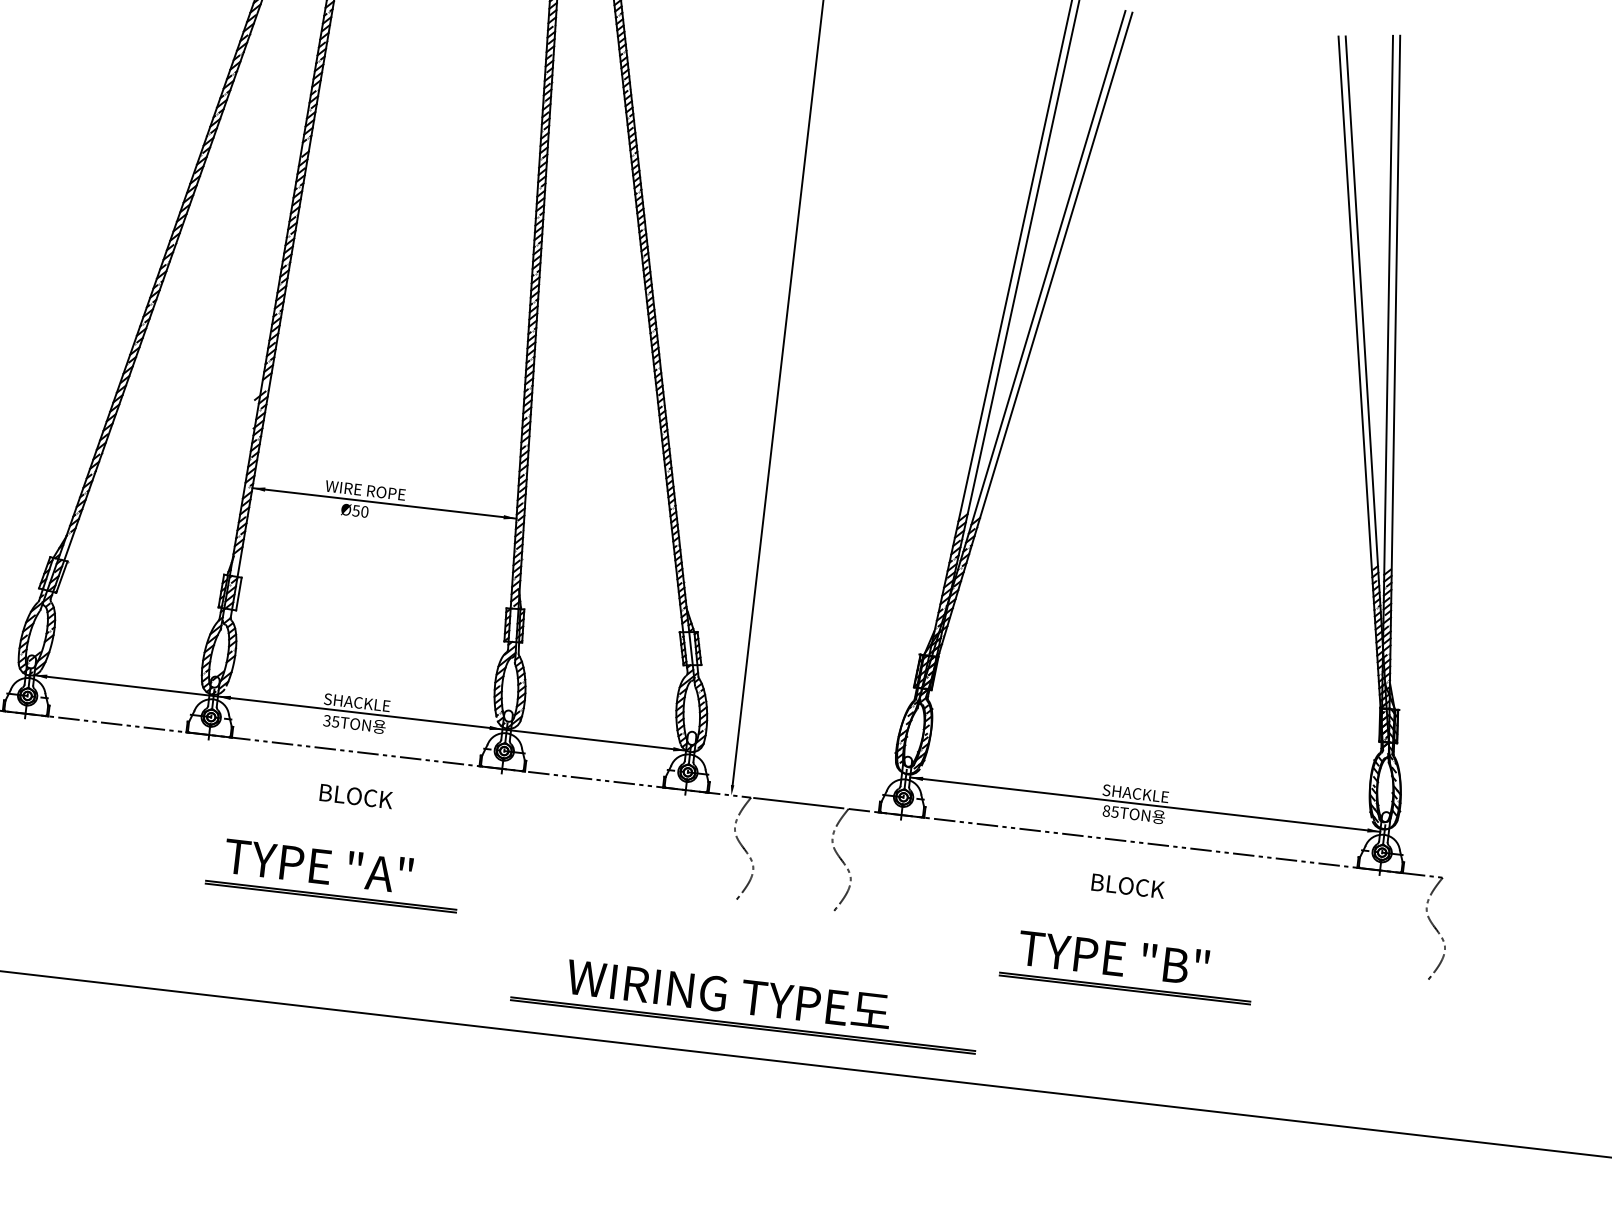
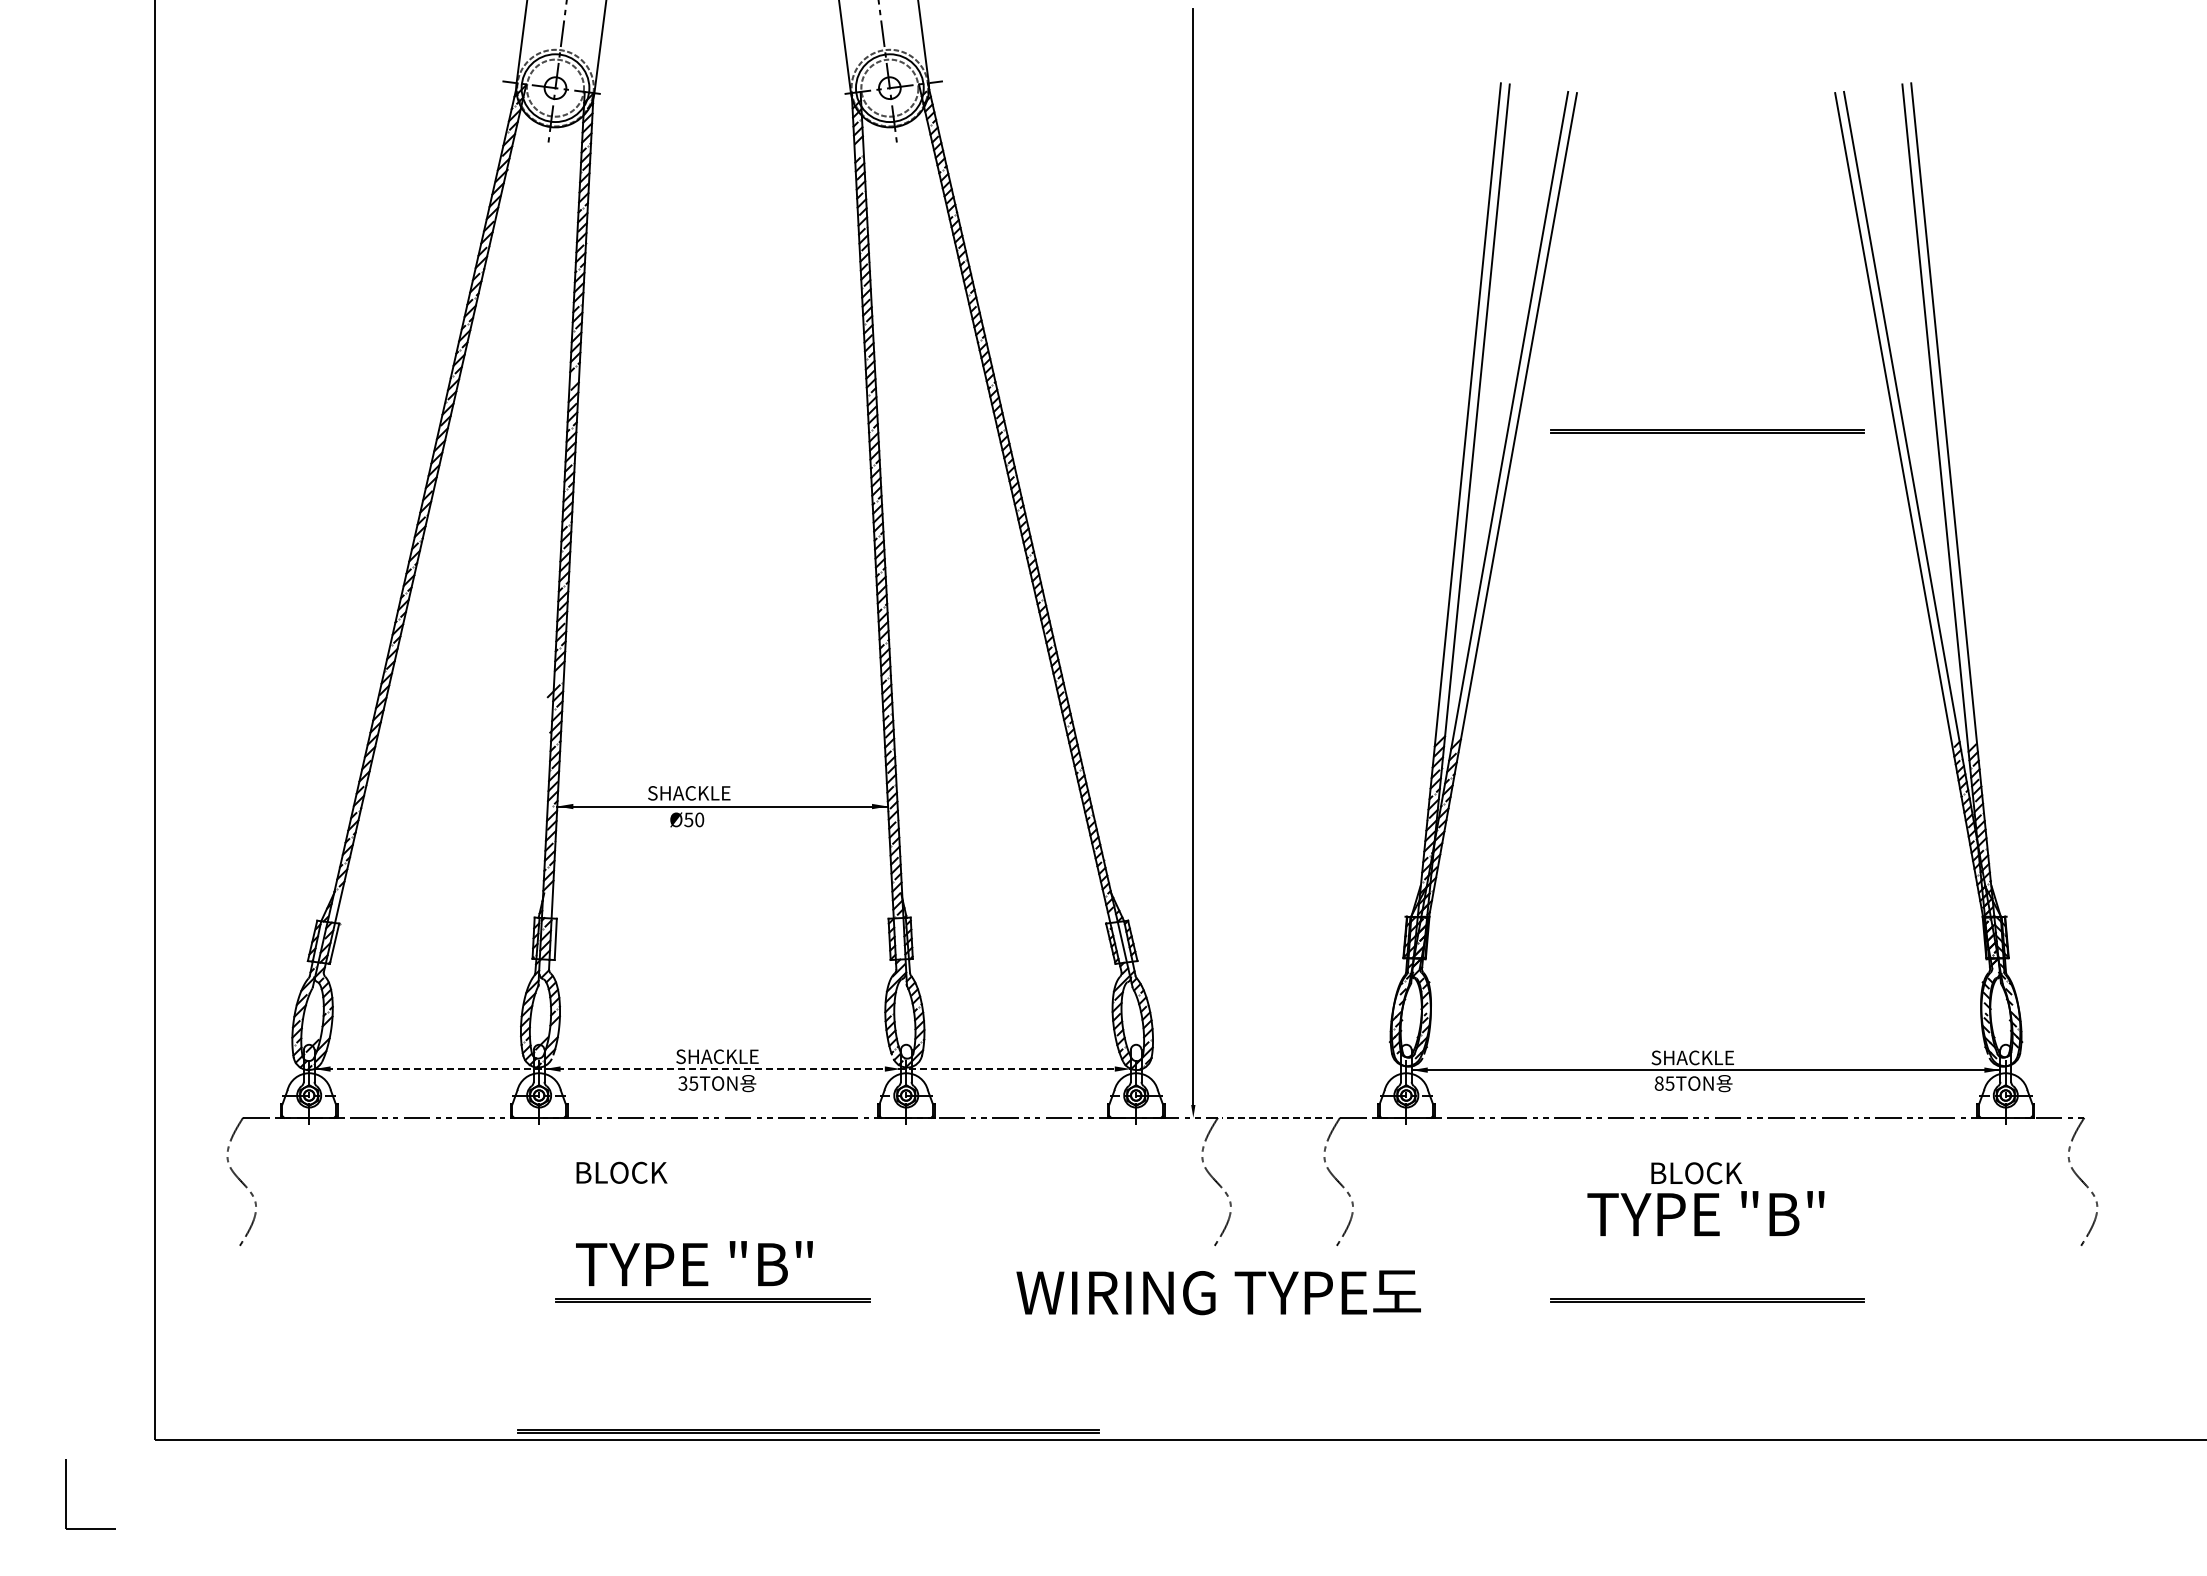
line: (1205, 294) -> (1707, 430), added
text: (365, 490) -> (697, 793), WIRE ROPE -> SHACKLE
line: (360, 713) -> (723, 1069), solid -> dashed
text: (356, 796) -> (621, 1172), moved
line: (798, 802) -> (1277, 1117), solid -> dashed
text: (390, 873) -> (782, 1263), TYPE "A" -> TYPE "B"
text: (1113, 957) -> (1705, 1213), moved
text: (728, 994) -> (1218, 1292), moved
line: (743, 1024) -> (808, 1430), moved

